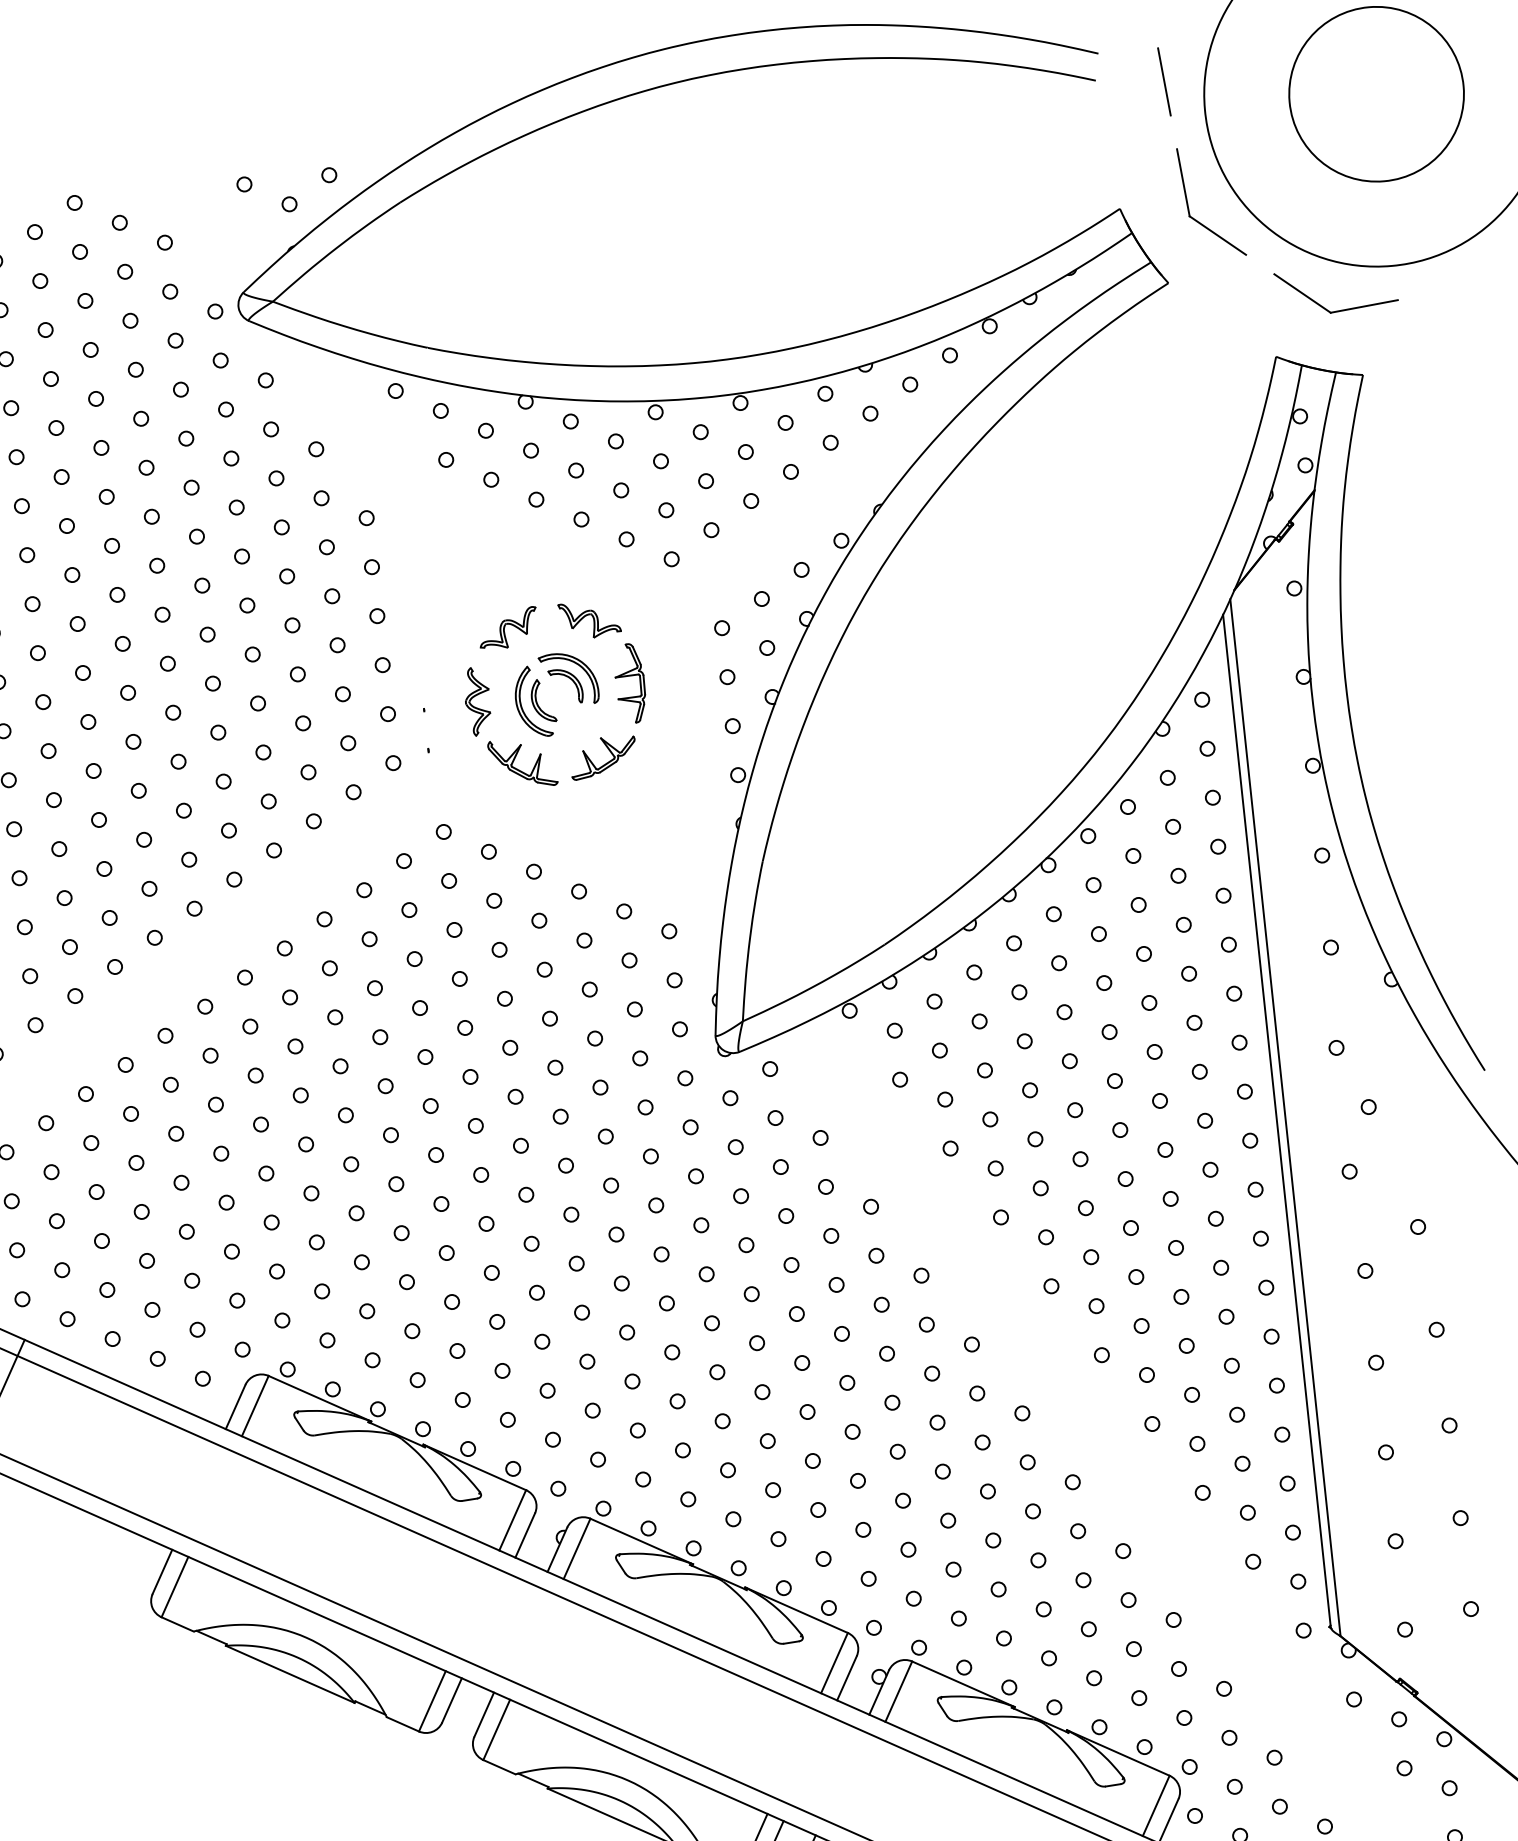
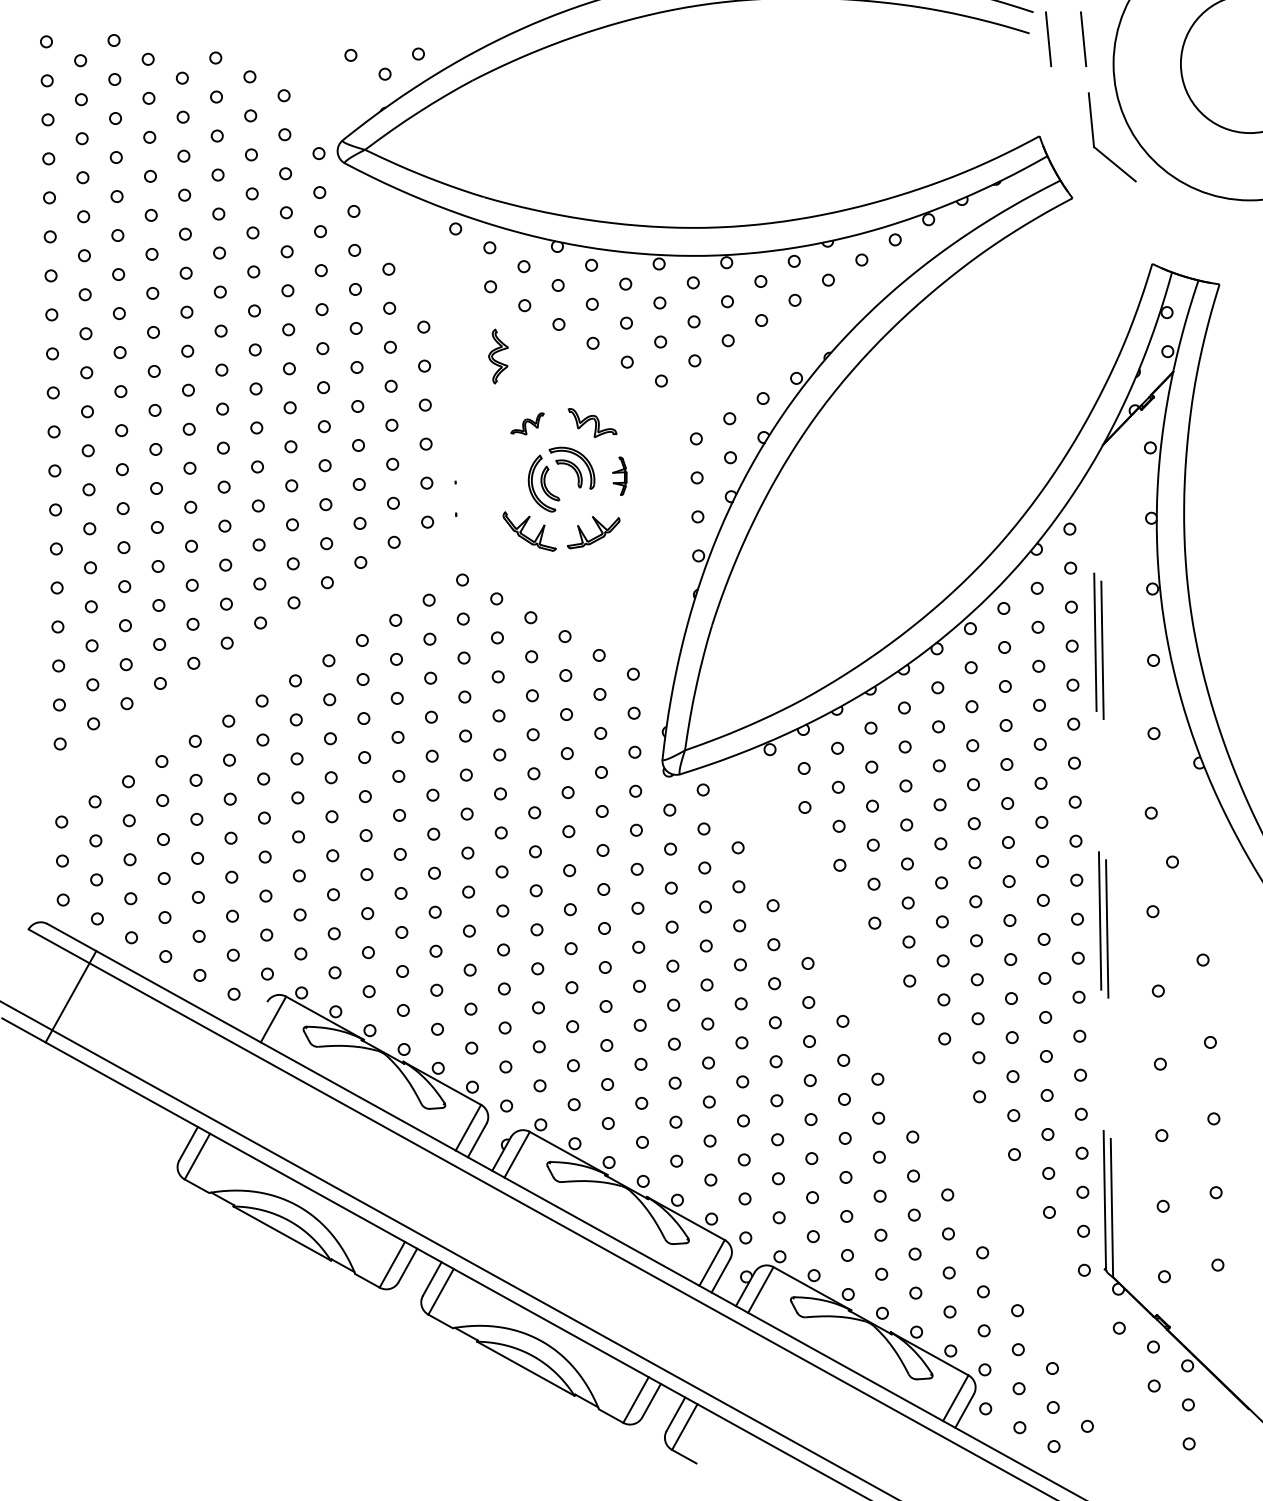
line: (1120, 86) -> (1048, 39), added
part: (1338, 310) -> (1204, 231), removed
part: (507, 627) -> (527, 423), size x0.7
part: (629, 684) -> (619, 476), size x0.6
part: (477, 701) -> (498, 356), moved
line: (1285, 1117) -> (1106, 864), solid -> dashed
line: (1277, 1120) -> (1099, 866), solid -> dashed
line: (235, 1406) -> (257, 1018), removed

